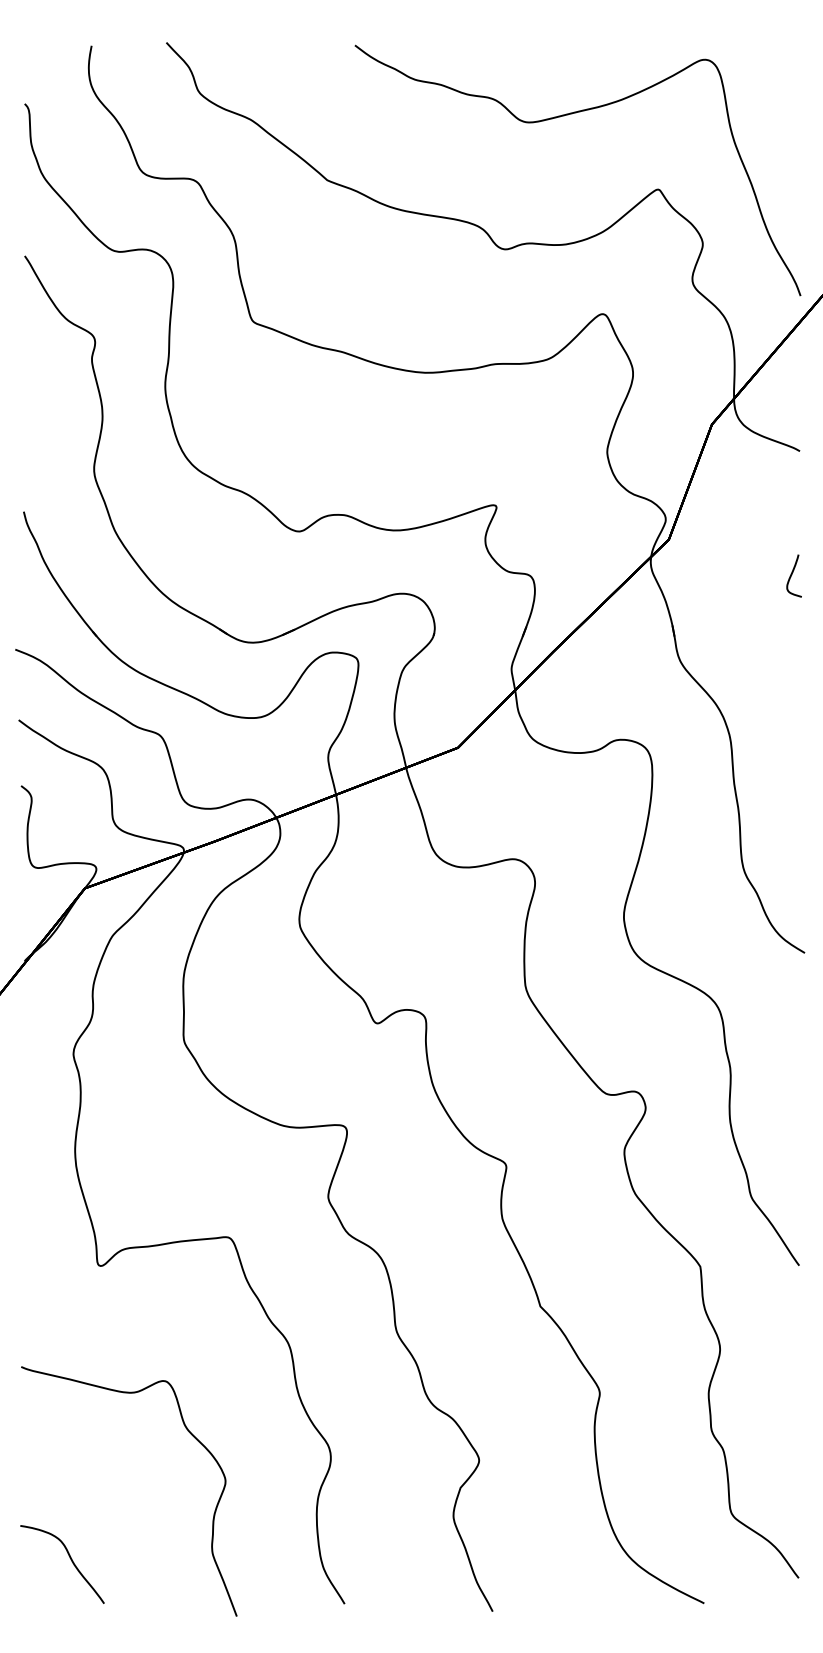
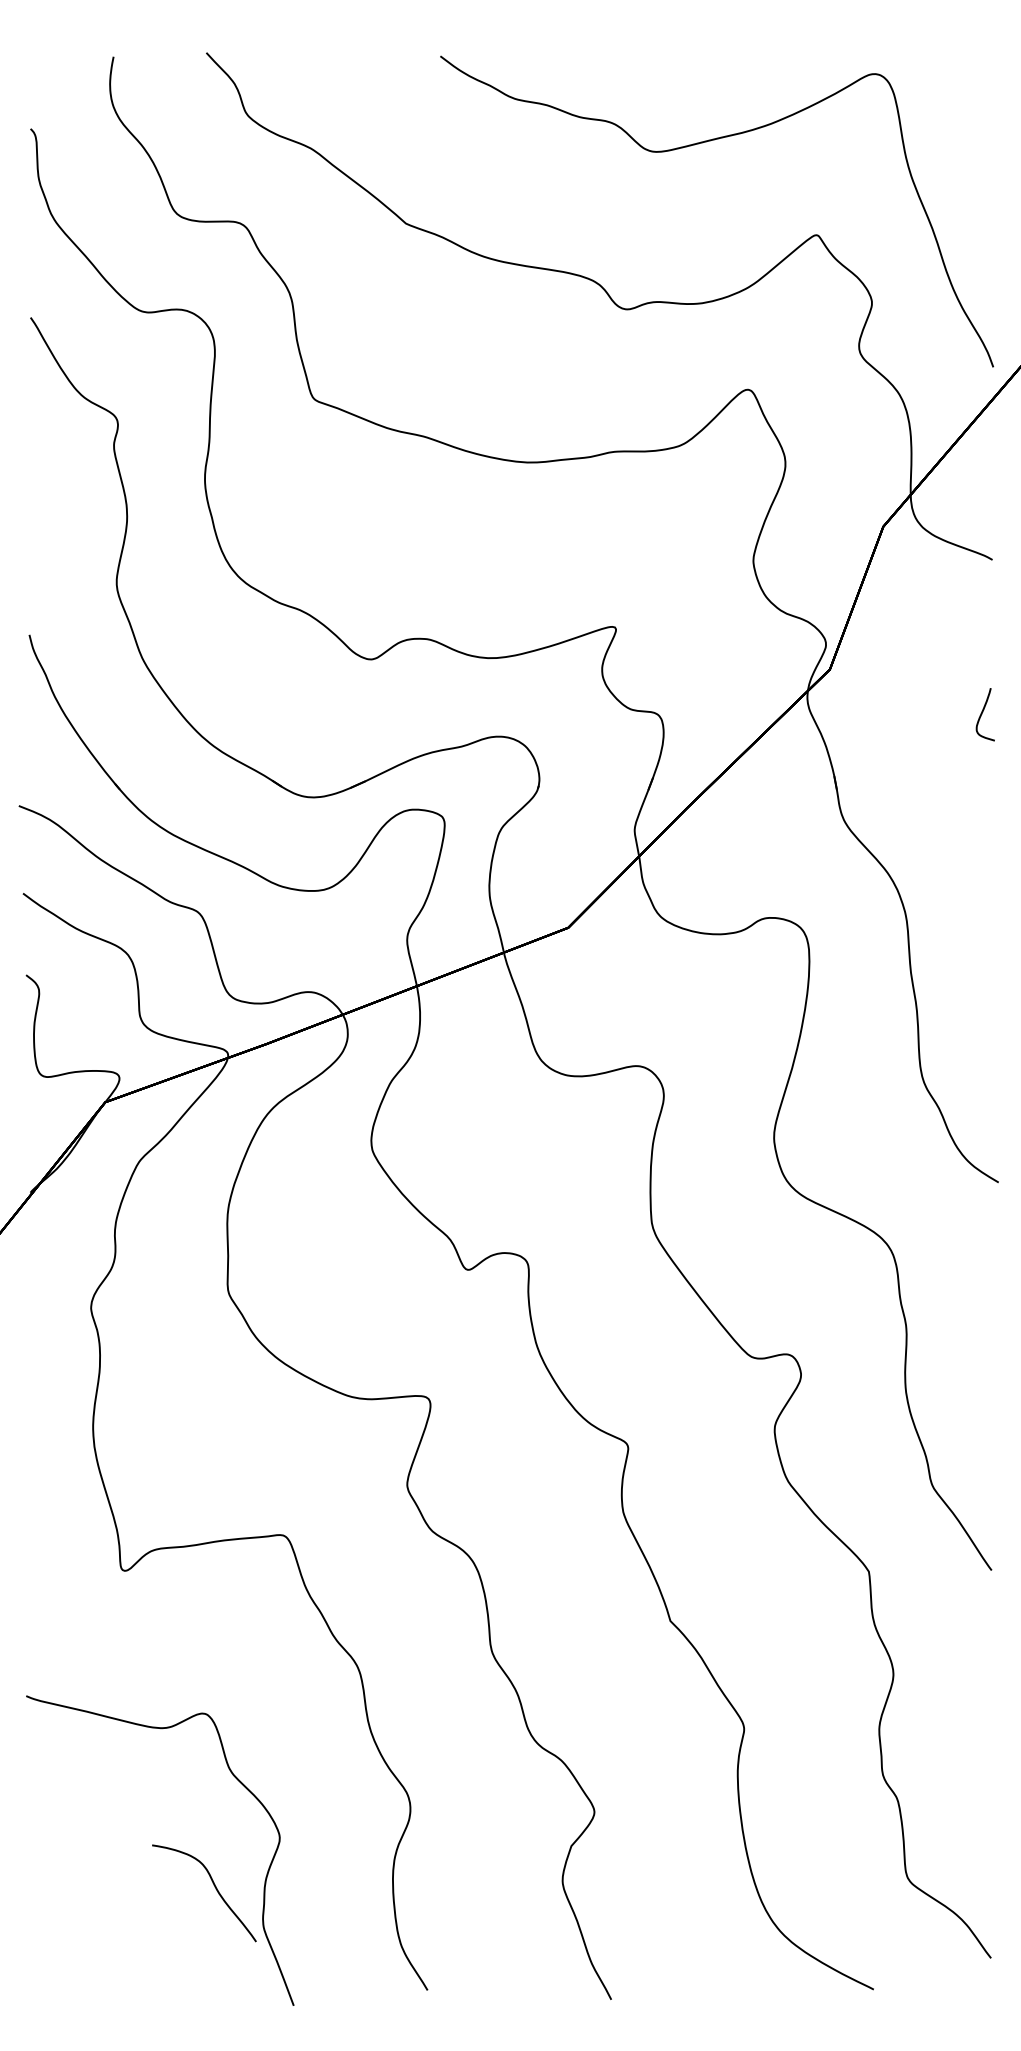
part: (70, 1559) -> (214, 1887), moved

